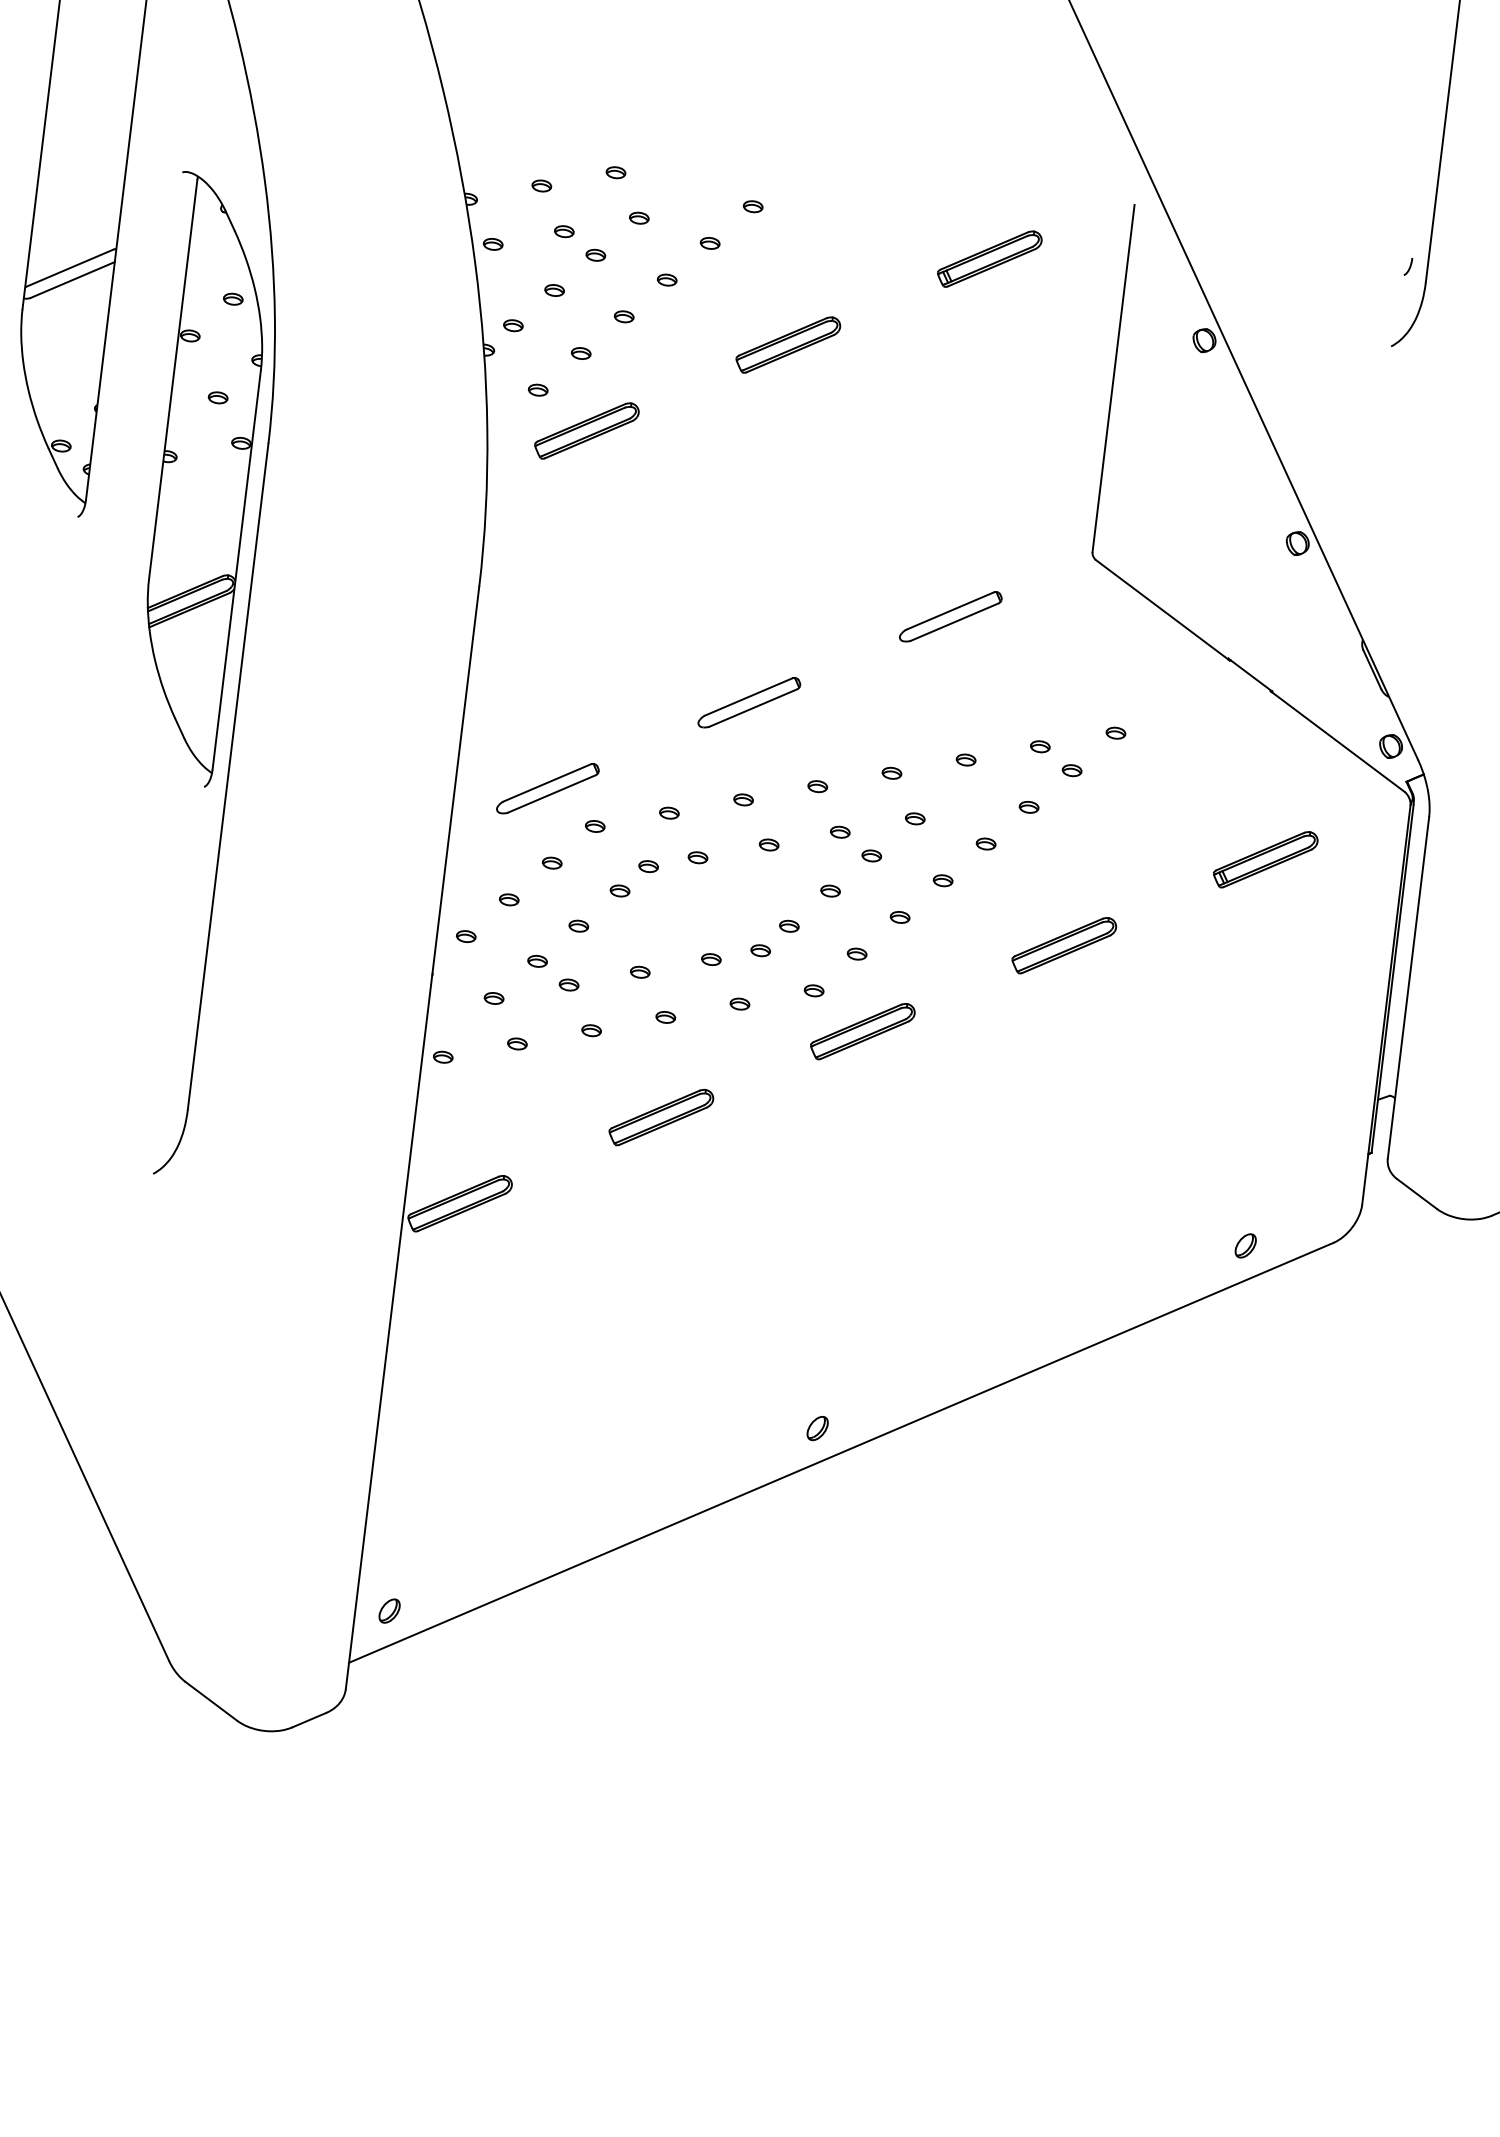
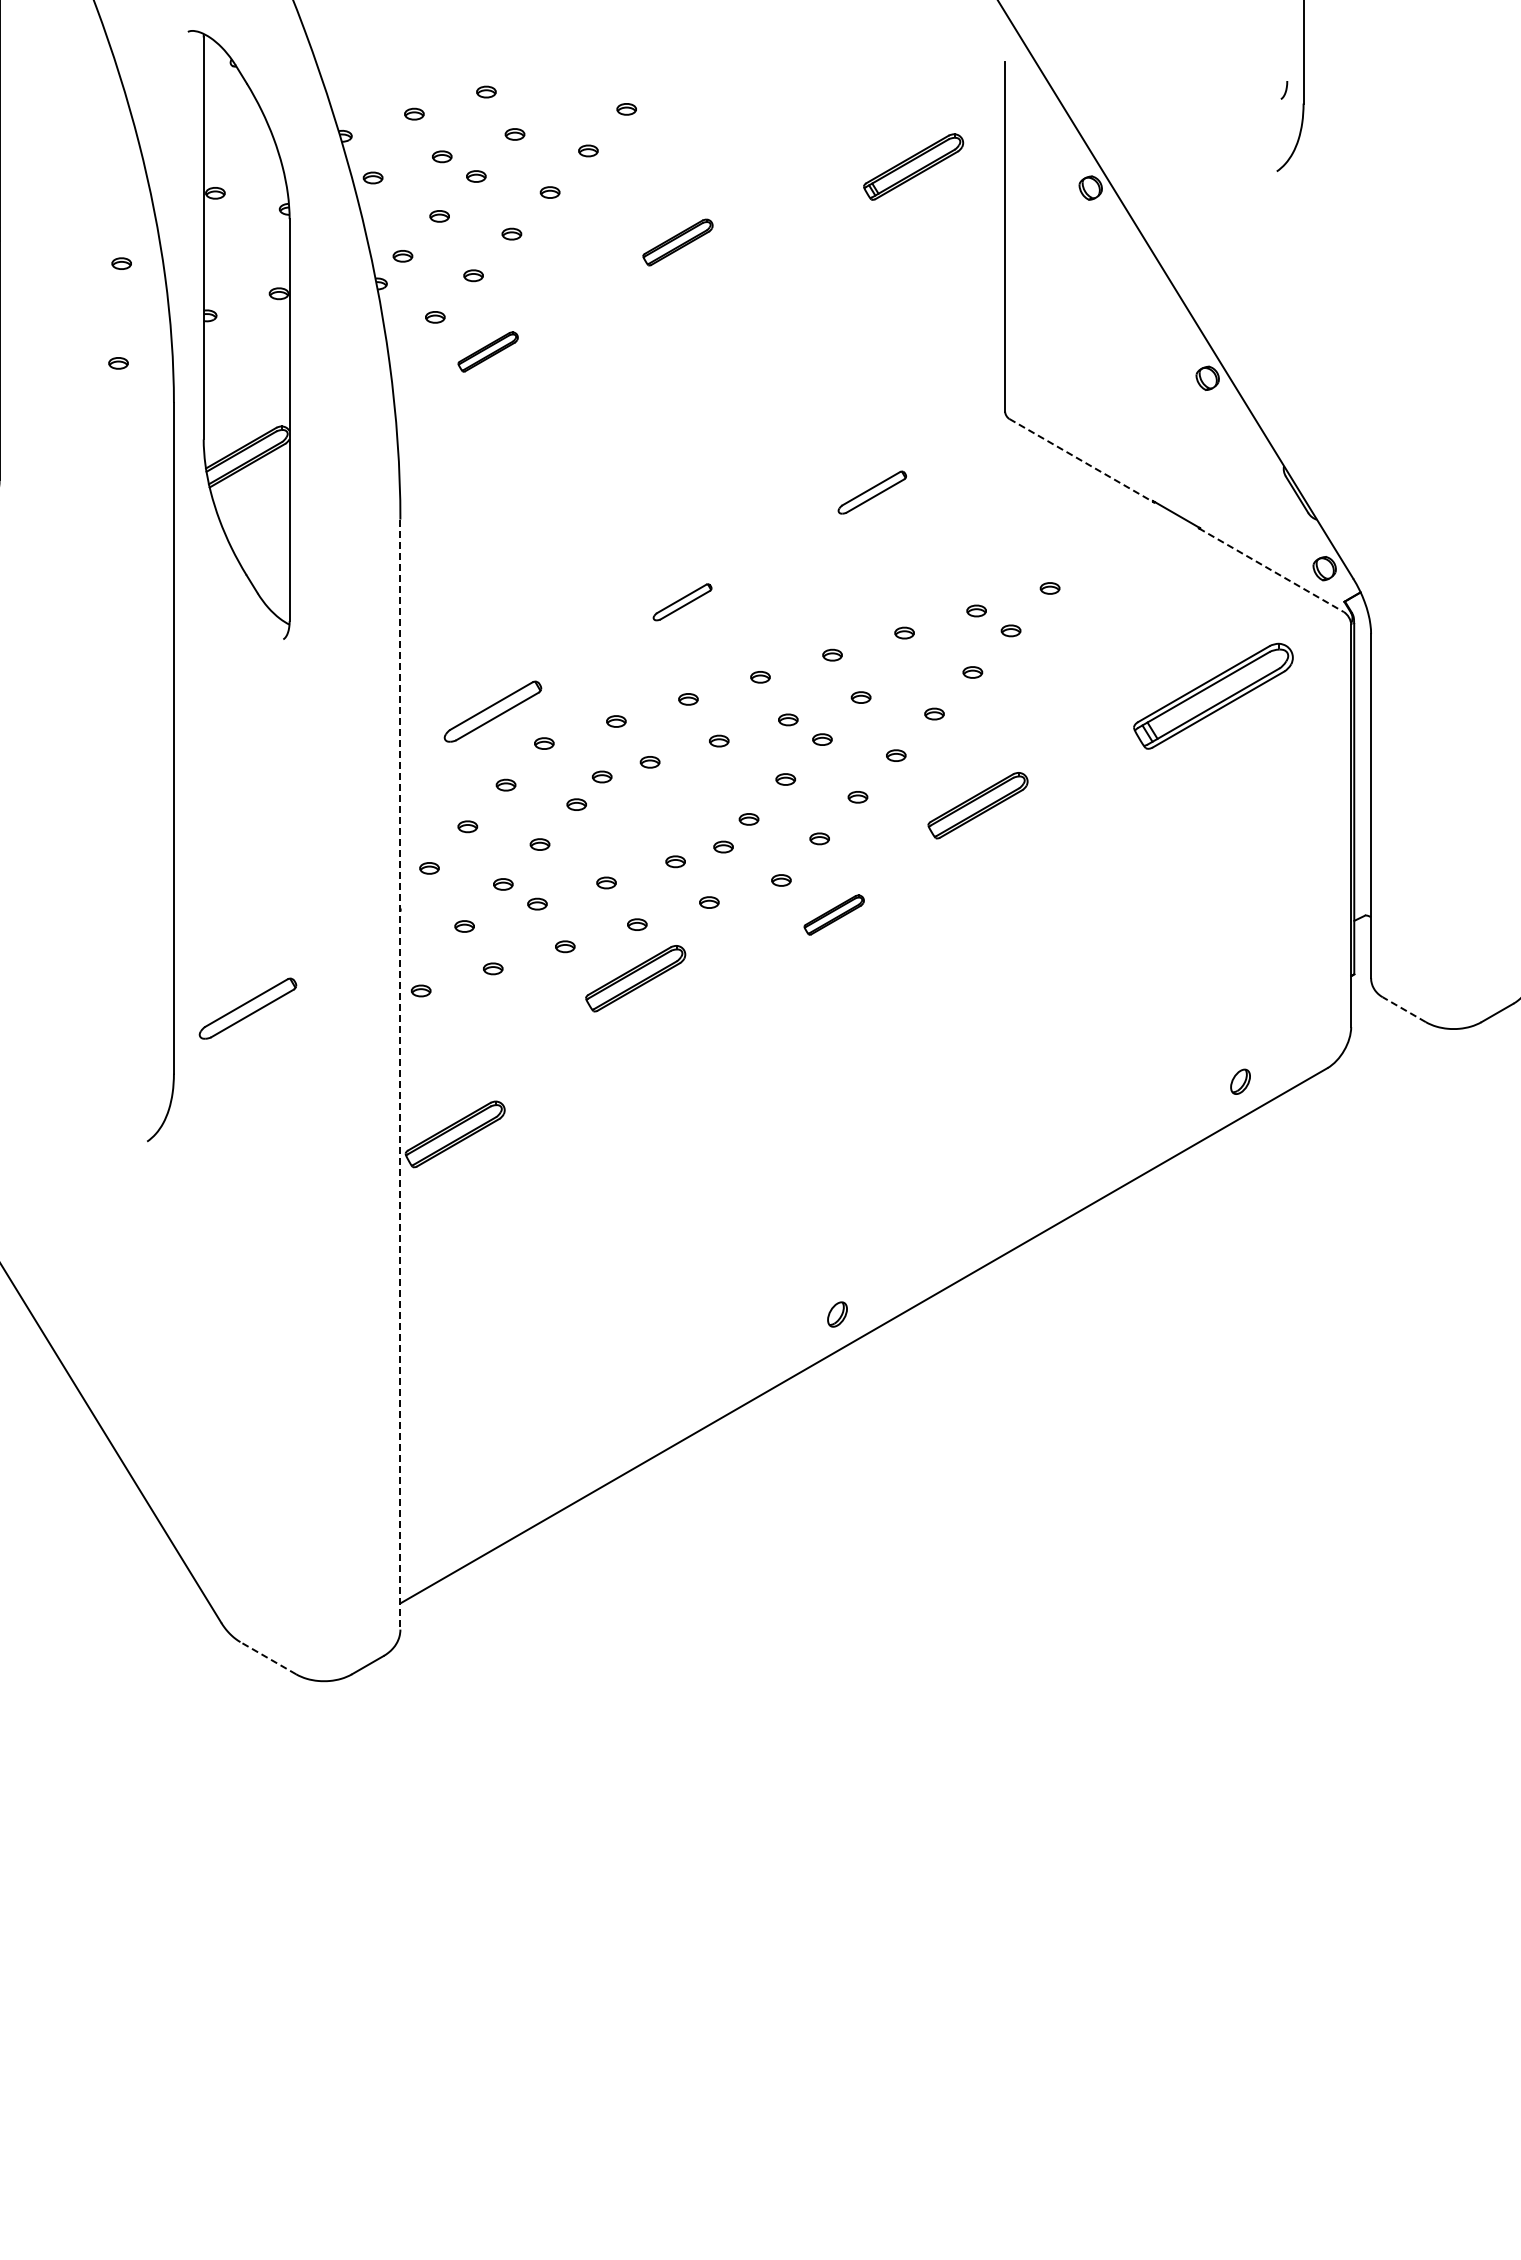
part: (989, 258) -> (913, 166), moved
part: (787, 345) -> (677, 242), size x0.7
part: (585, 430) -> (487, 351), size x0.6
part: (196, 478) -> (238, 334), moved
line: (1162, 609) -> (1081, 460), solid -> dashed
part: (951, 616) -> (872, 492), size x0.7
part: (749, 703) -> (682, 602), size x0.6
line: (1337, 741) -> (1271, 570), solid -> dashed
part: (1265, 859) -> (1213, 695), size x1.6
part: (1063, 945) -> (977, 805), moved
part: (861, 1030) -> (833, 914), size x0.6
part: (268, 1053) -> (247, 1008), added
part: (660, 1117) -> (635, 978), moved
line: (412, 1138) -> (400, 1075), solid -> dashed
line: (1417, 1193) -> (1404, 1009), solid -> dashed
part: (389, 1611) -> (434, 1547), removed
line: (210, 1700) -> (267, 1657), solid -> dashed

